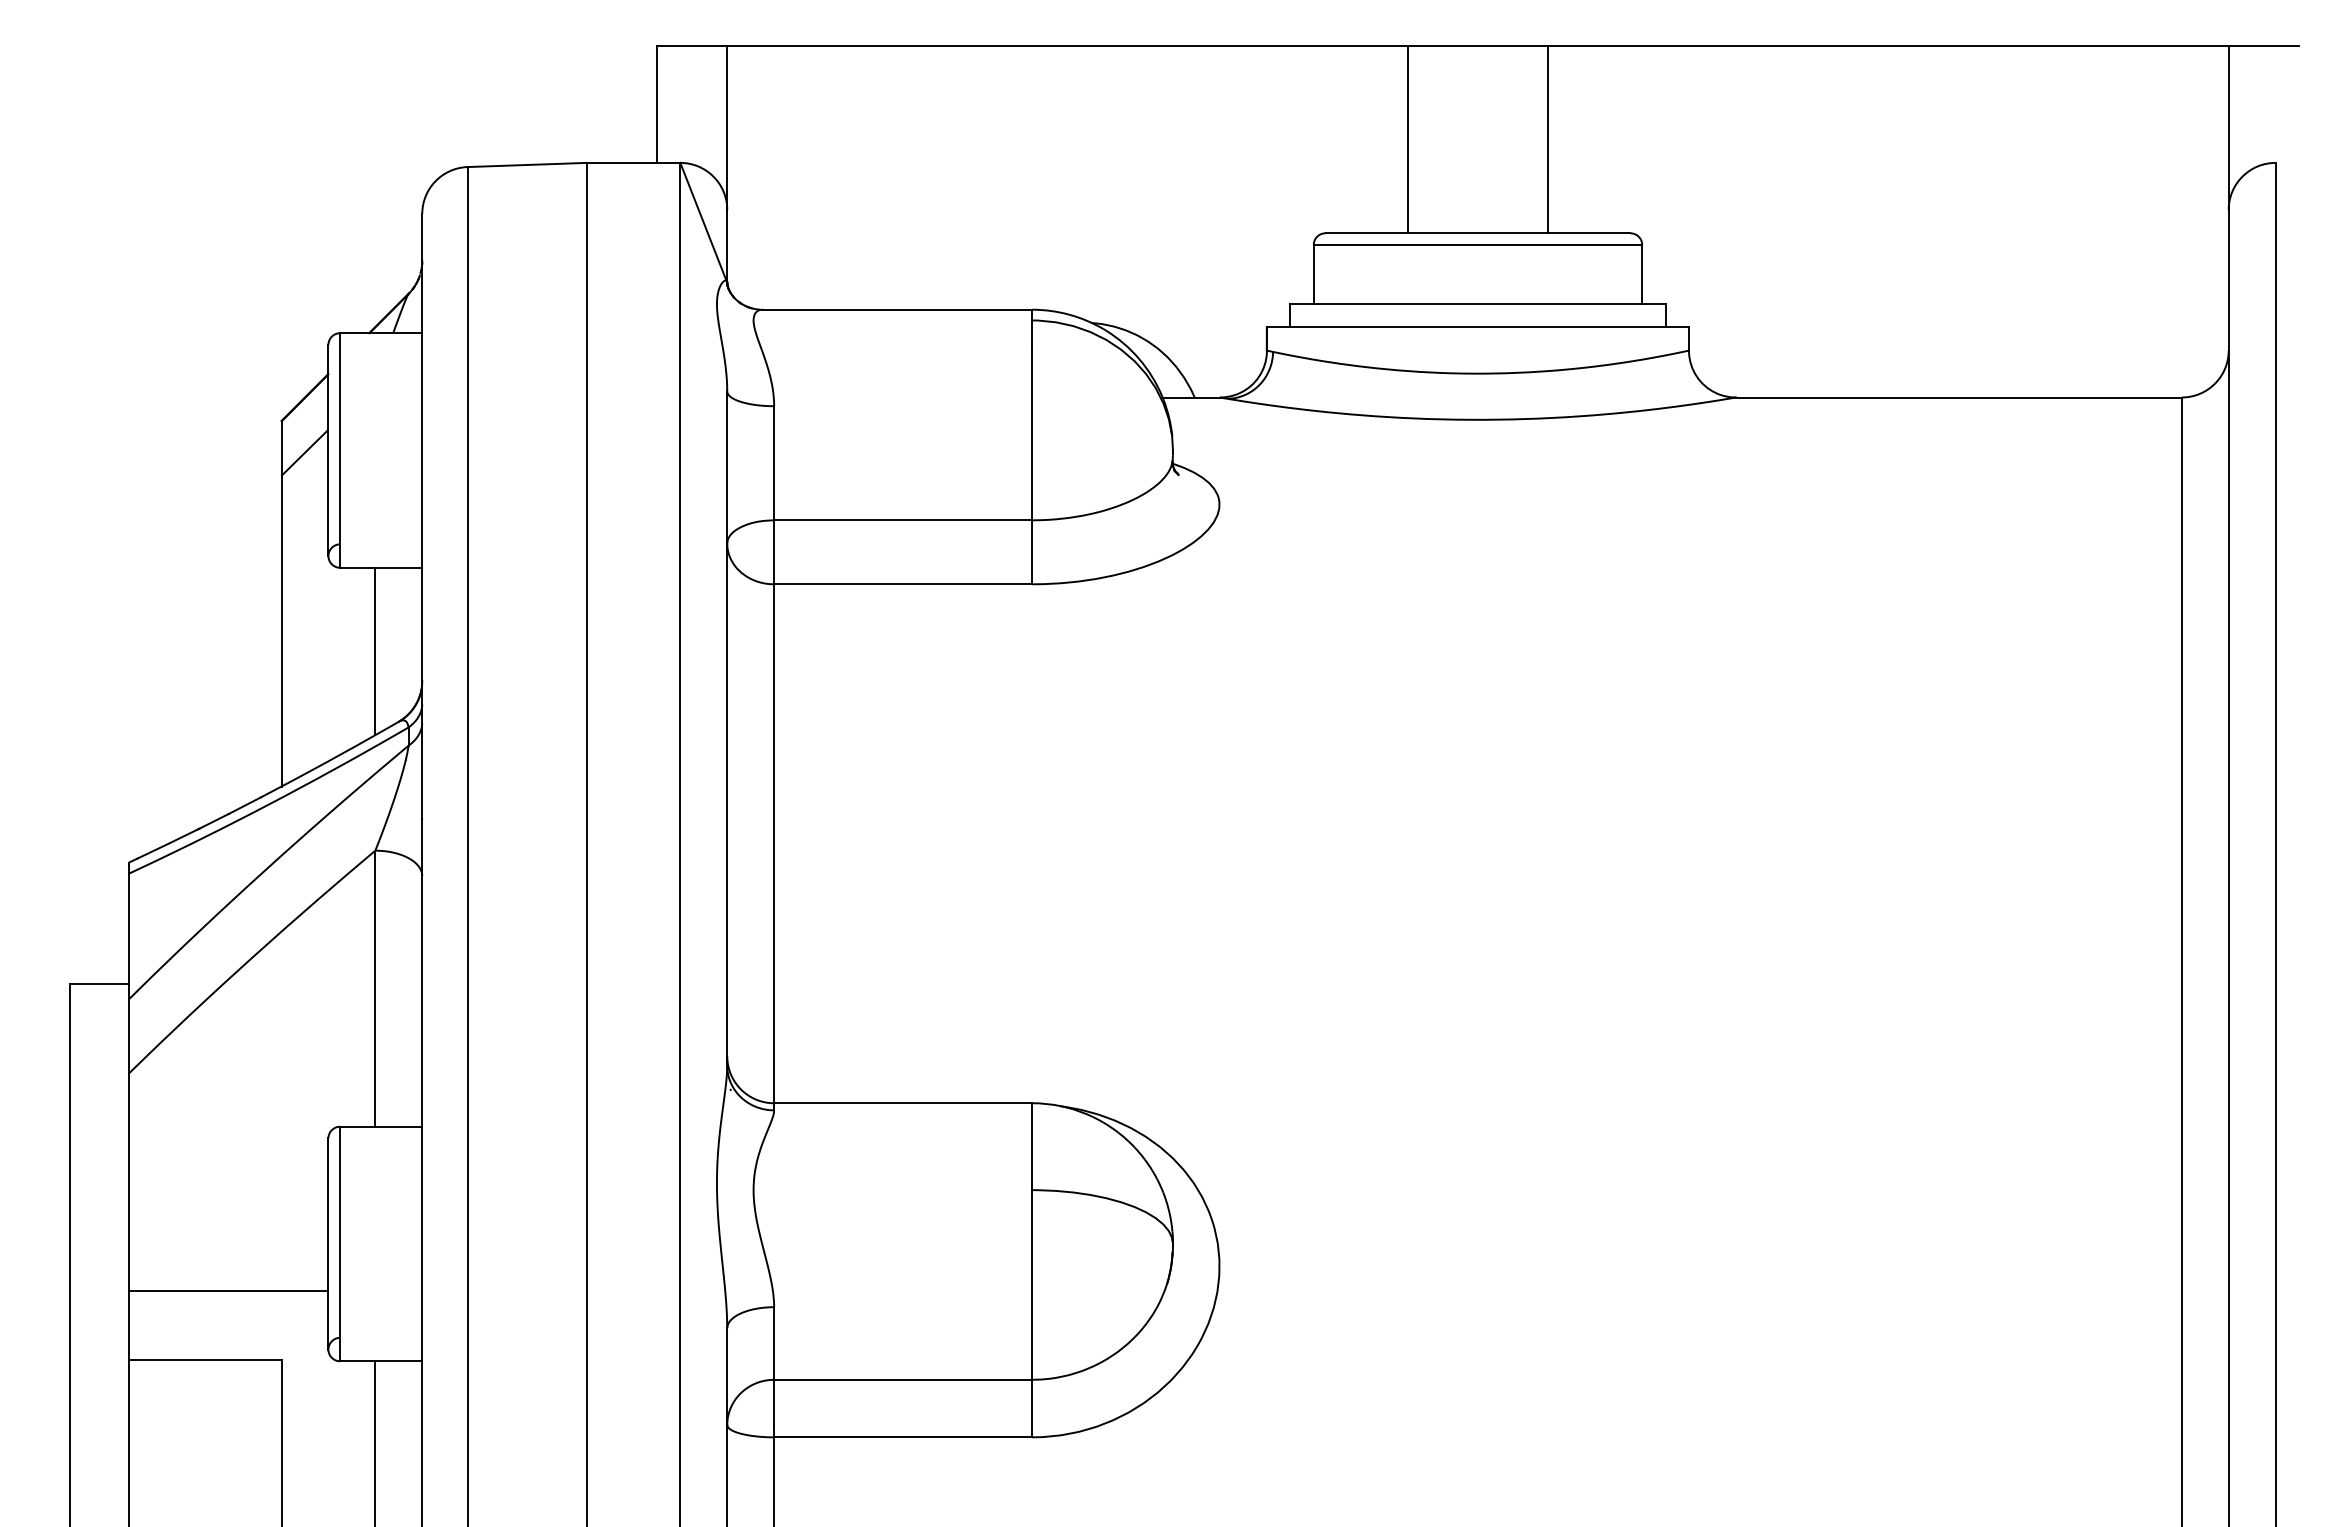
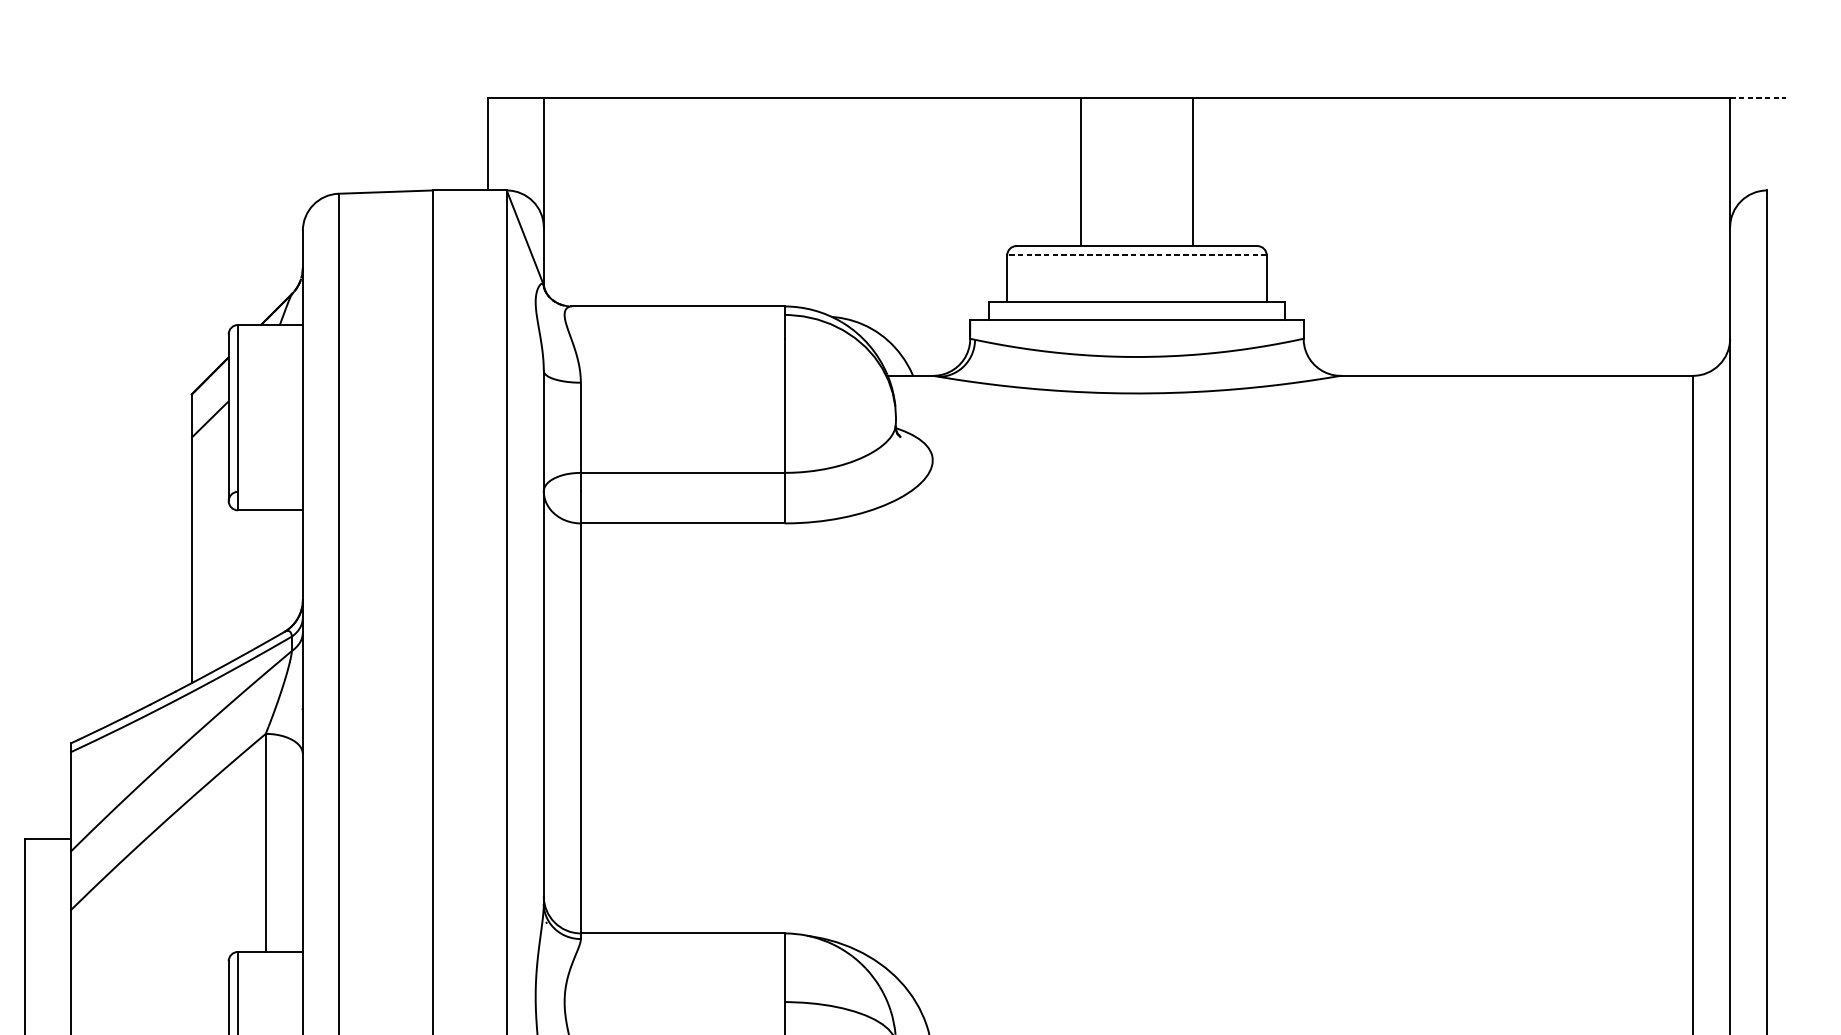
line: (2264, 45) -> (1758, 97), solid -> dashed
line: (1477, 245) -> (1136, 255), solid -> dashed
line: (375, 651) -> (265, 576), removed

